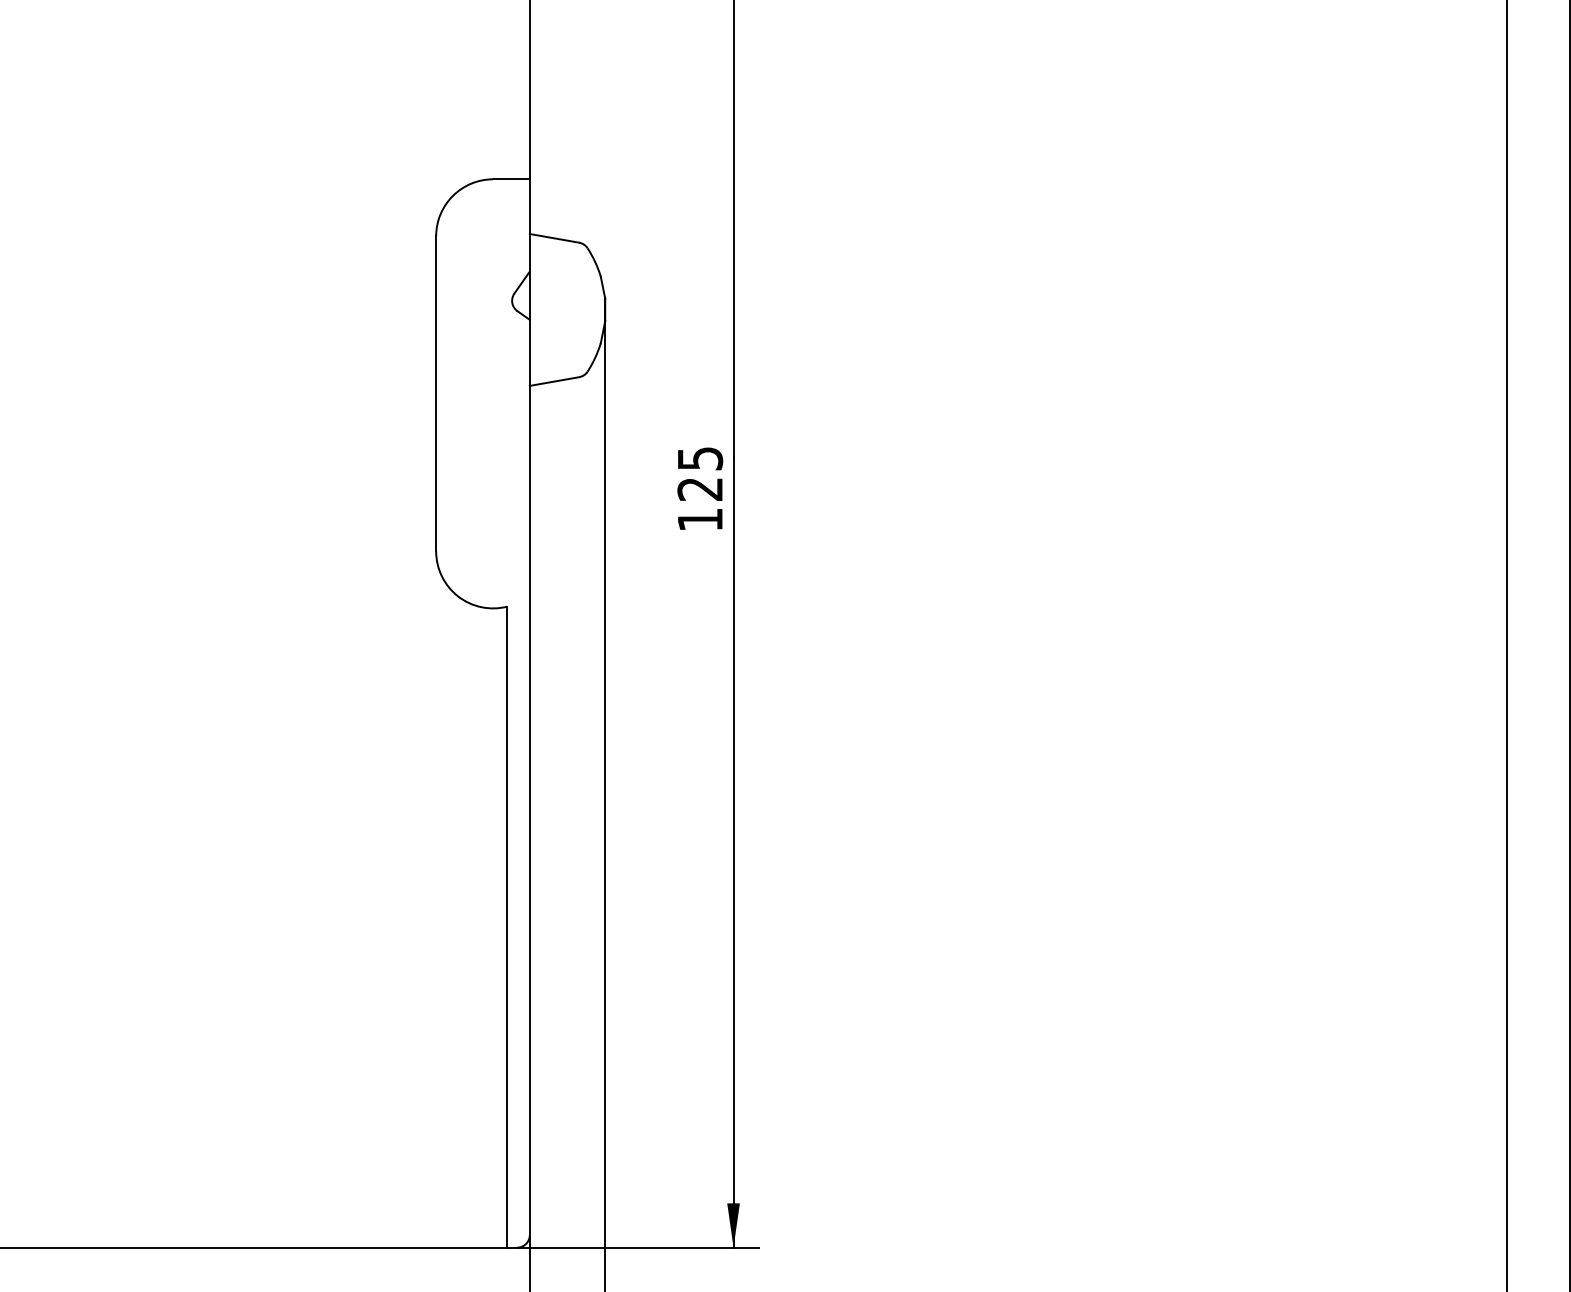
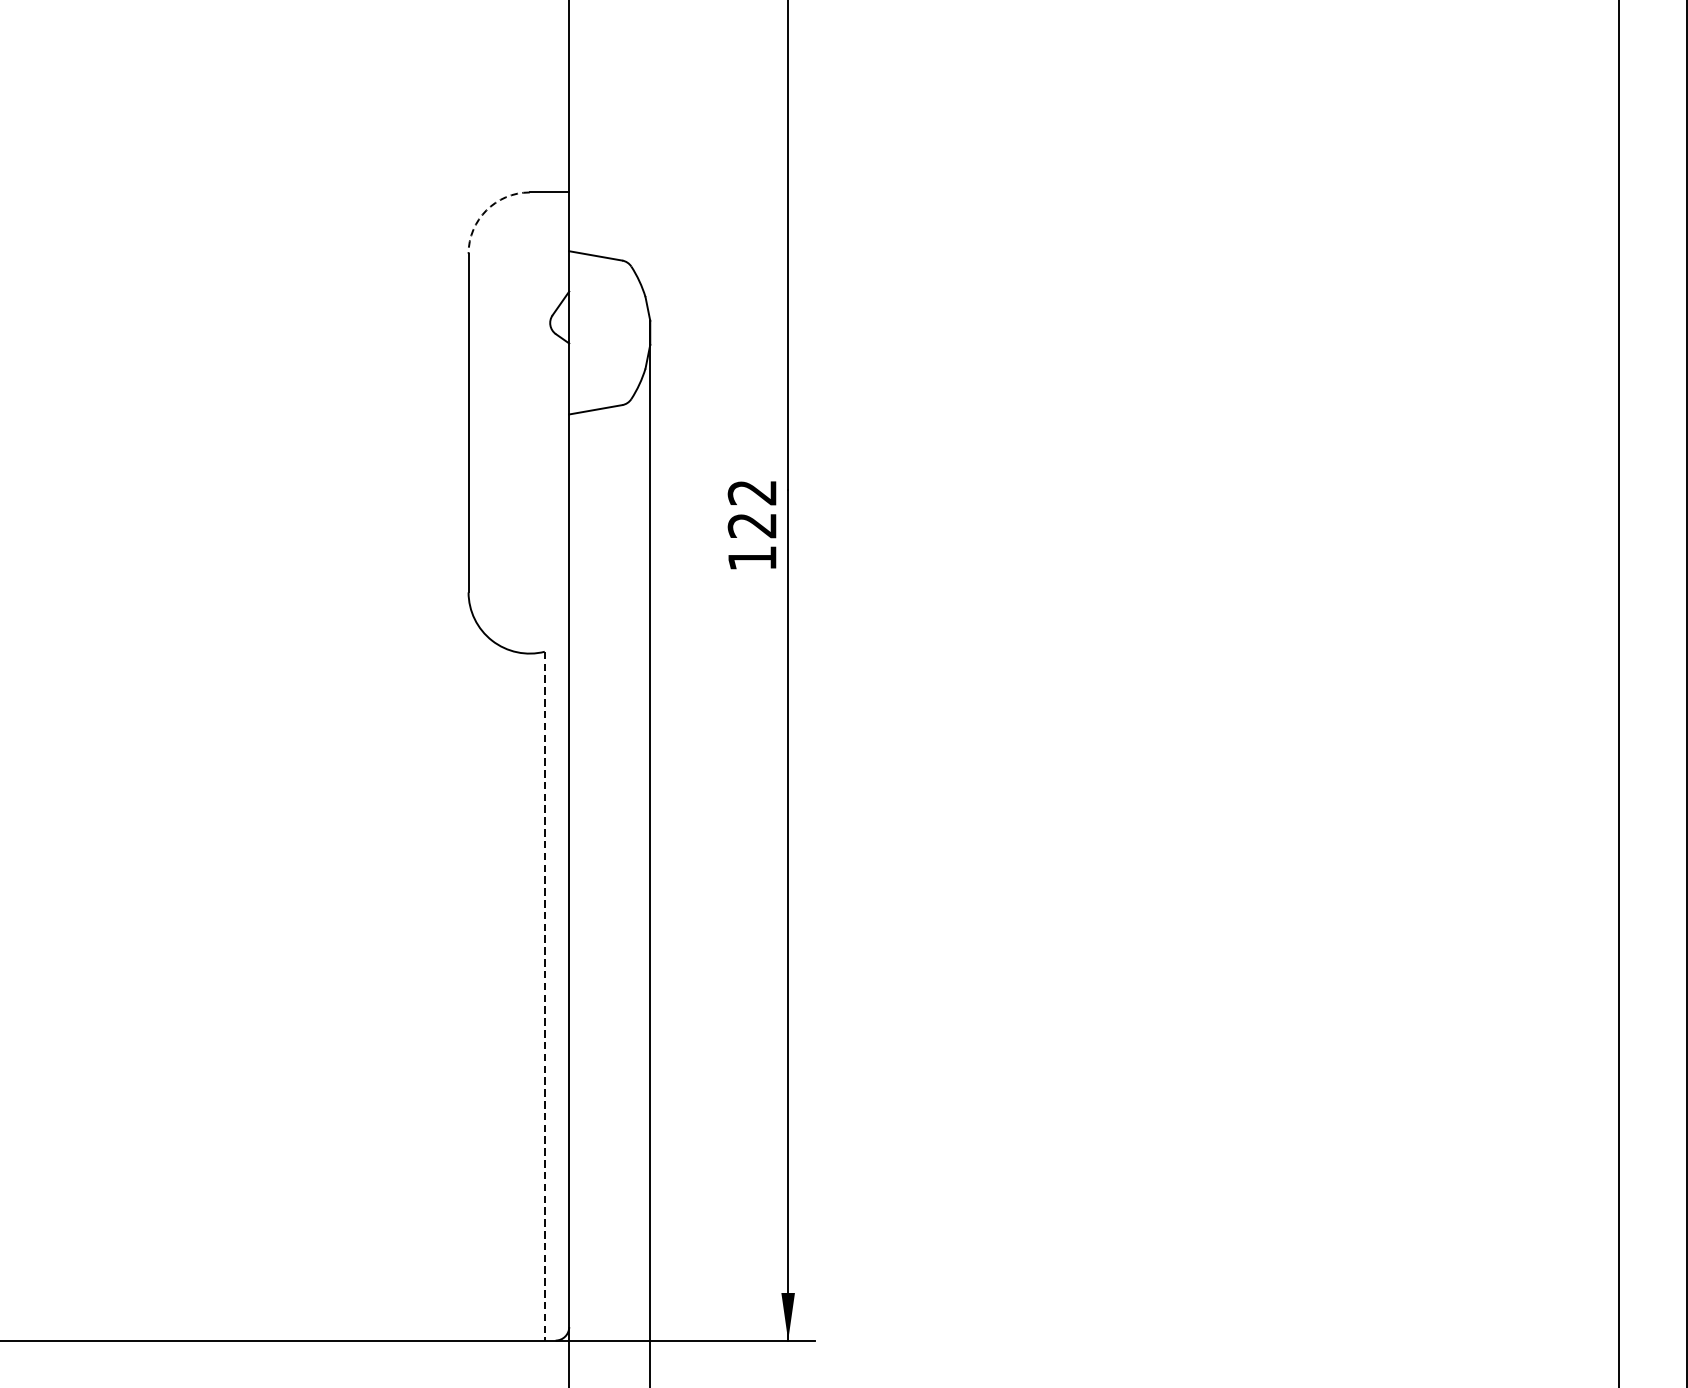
arc: (452, 196) -> (486, 210), solid -> dashed
text: (700, 458) -> (752, 492), 125 -> 122
line: (507, 927) -> (545, 996), solid -> dashed

